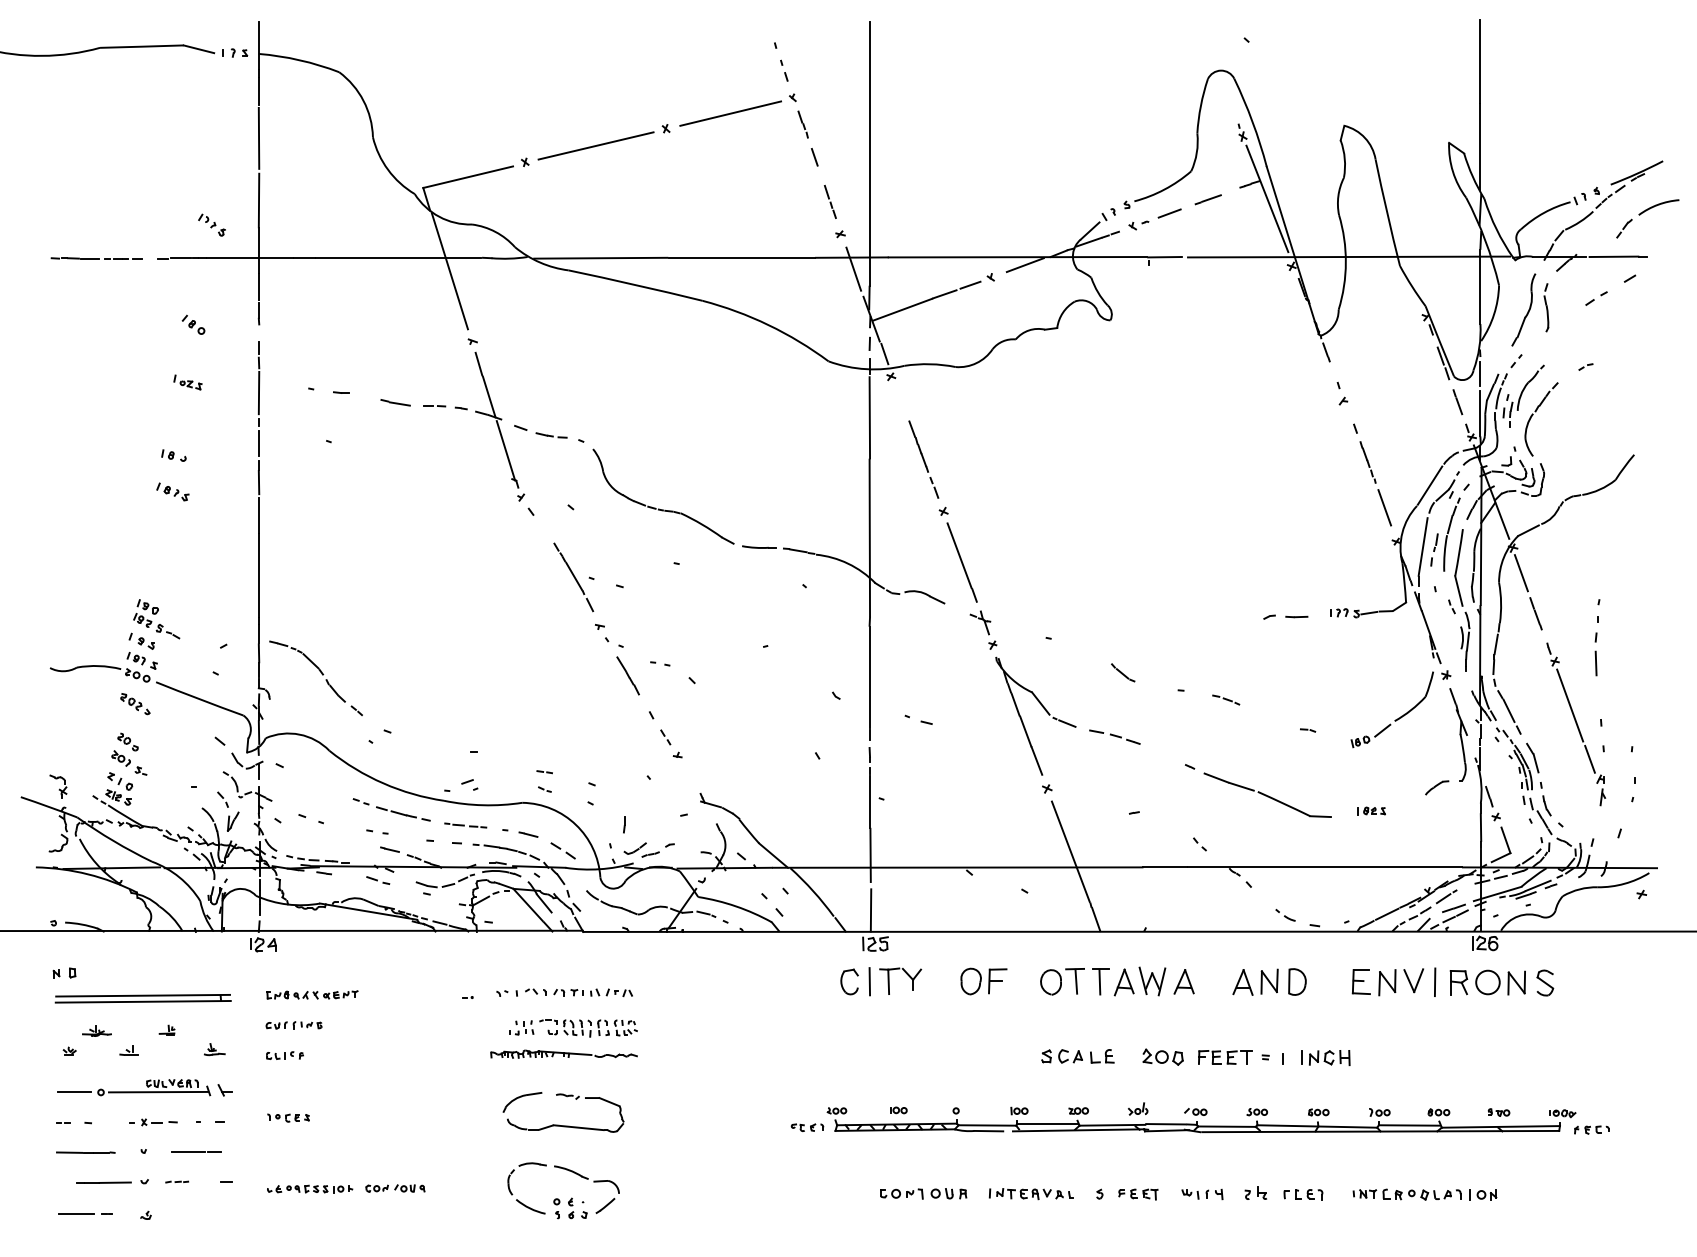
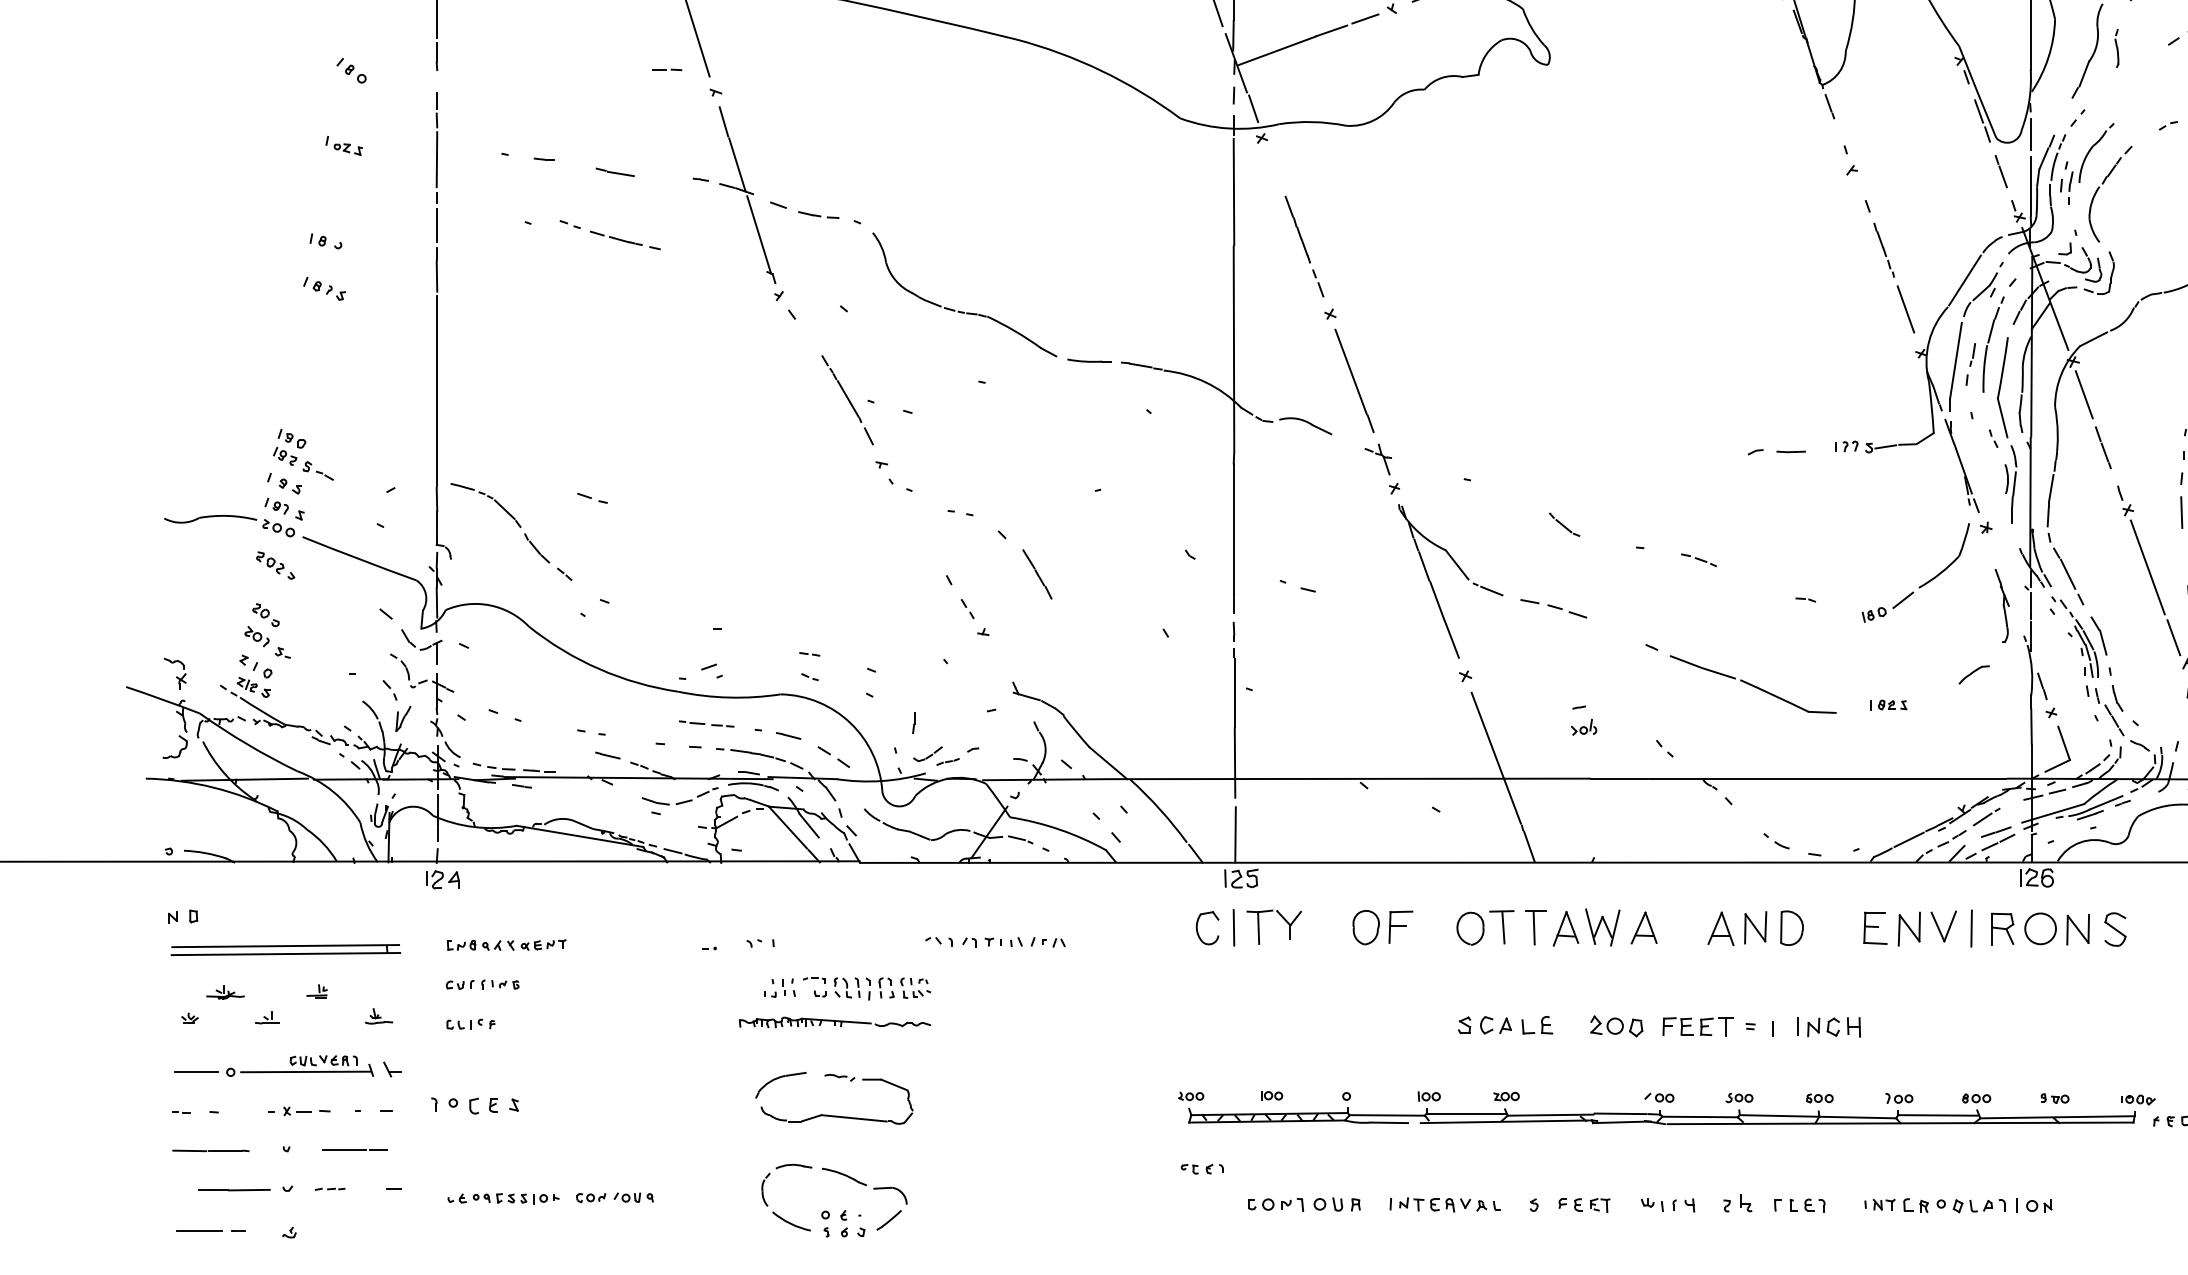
part: (1546, 307) -> (2116, 48), size x0.6
line: (433, 406) -> (665, 70), moved
line: (627, 675) -> (1036, 573), moved
part: (1458, 734) -> (2002, 605), size x0.6
part: (391, 809) -> (609, 234), moved
part: (378, 880) -> (592, 498), moved
part: (578, 992) -> (994, 941), moved
part: (1138, 1108) -> (1584, 726), moved
part: (288, 1117) -> (475, 1105), size x1.6
part: (807, 1127) -> (1202, 1168), moved

